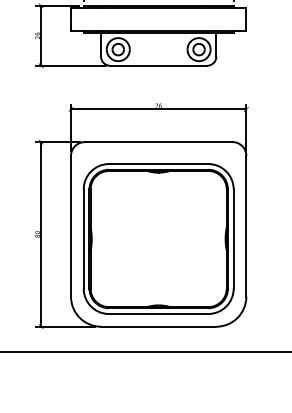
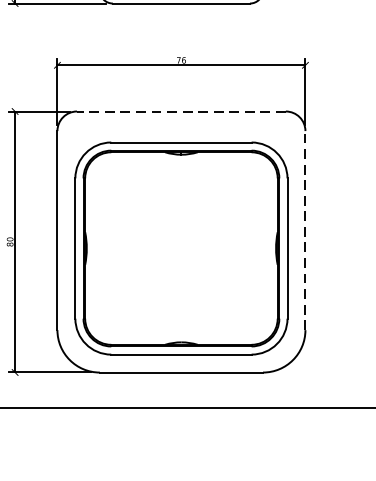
line: (158, 142) -> (181, 112), solid -> dashed
line: (246, 225) -> (305, 229), solid -> dashed

